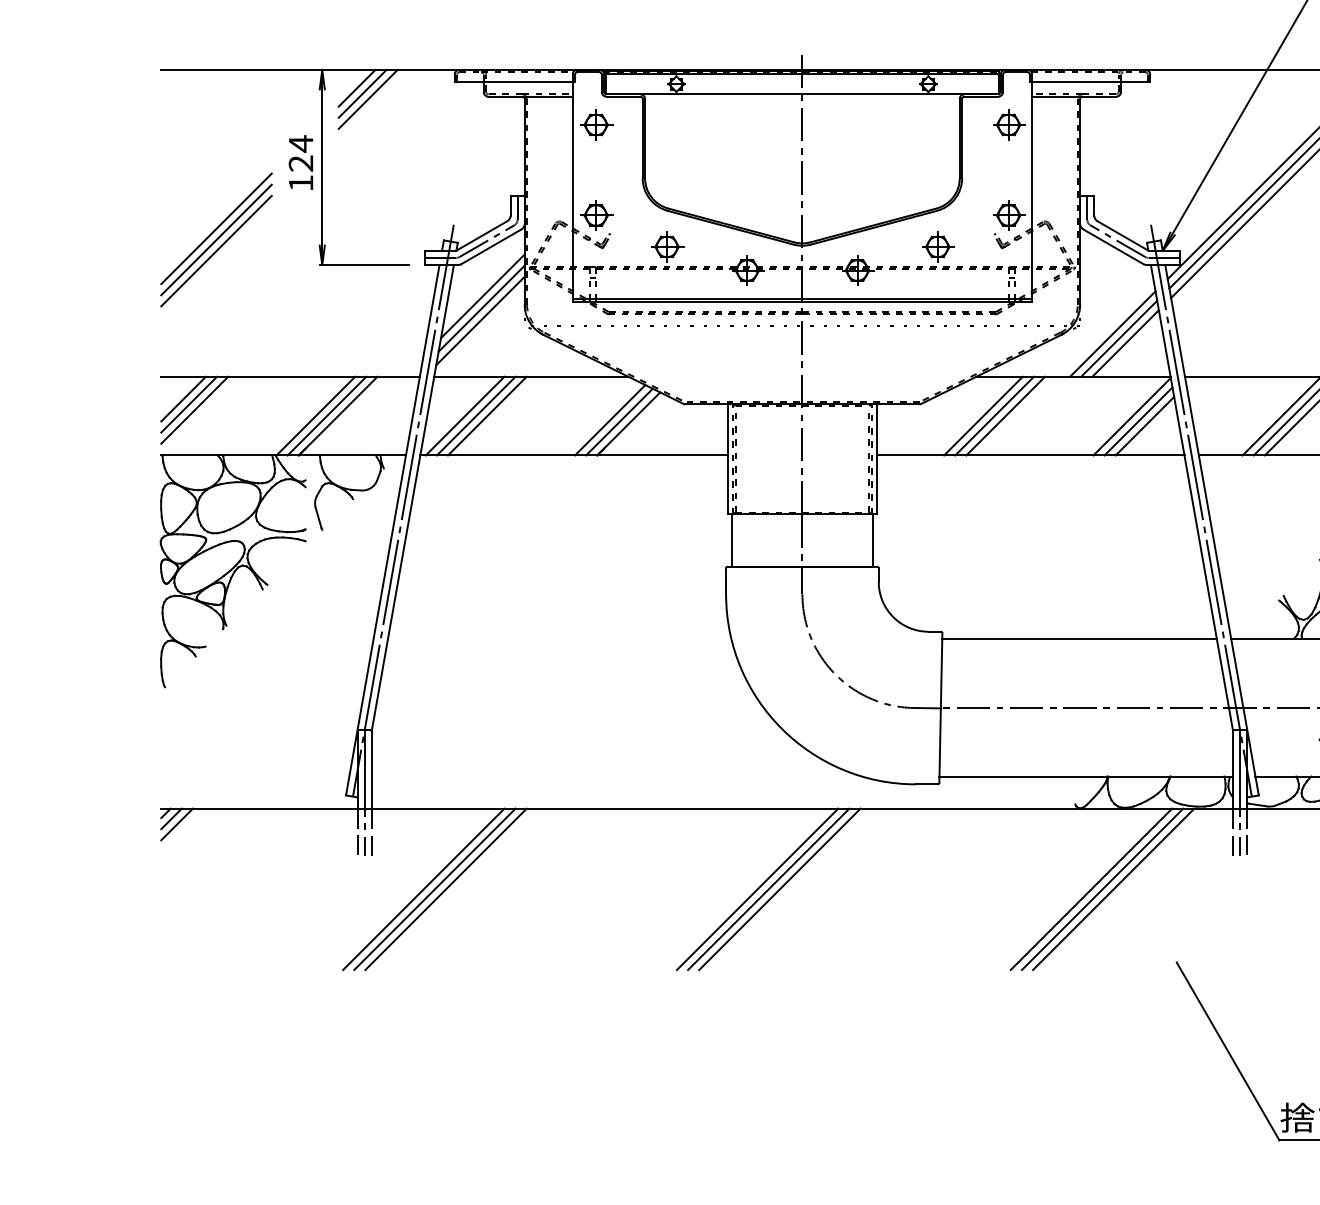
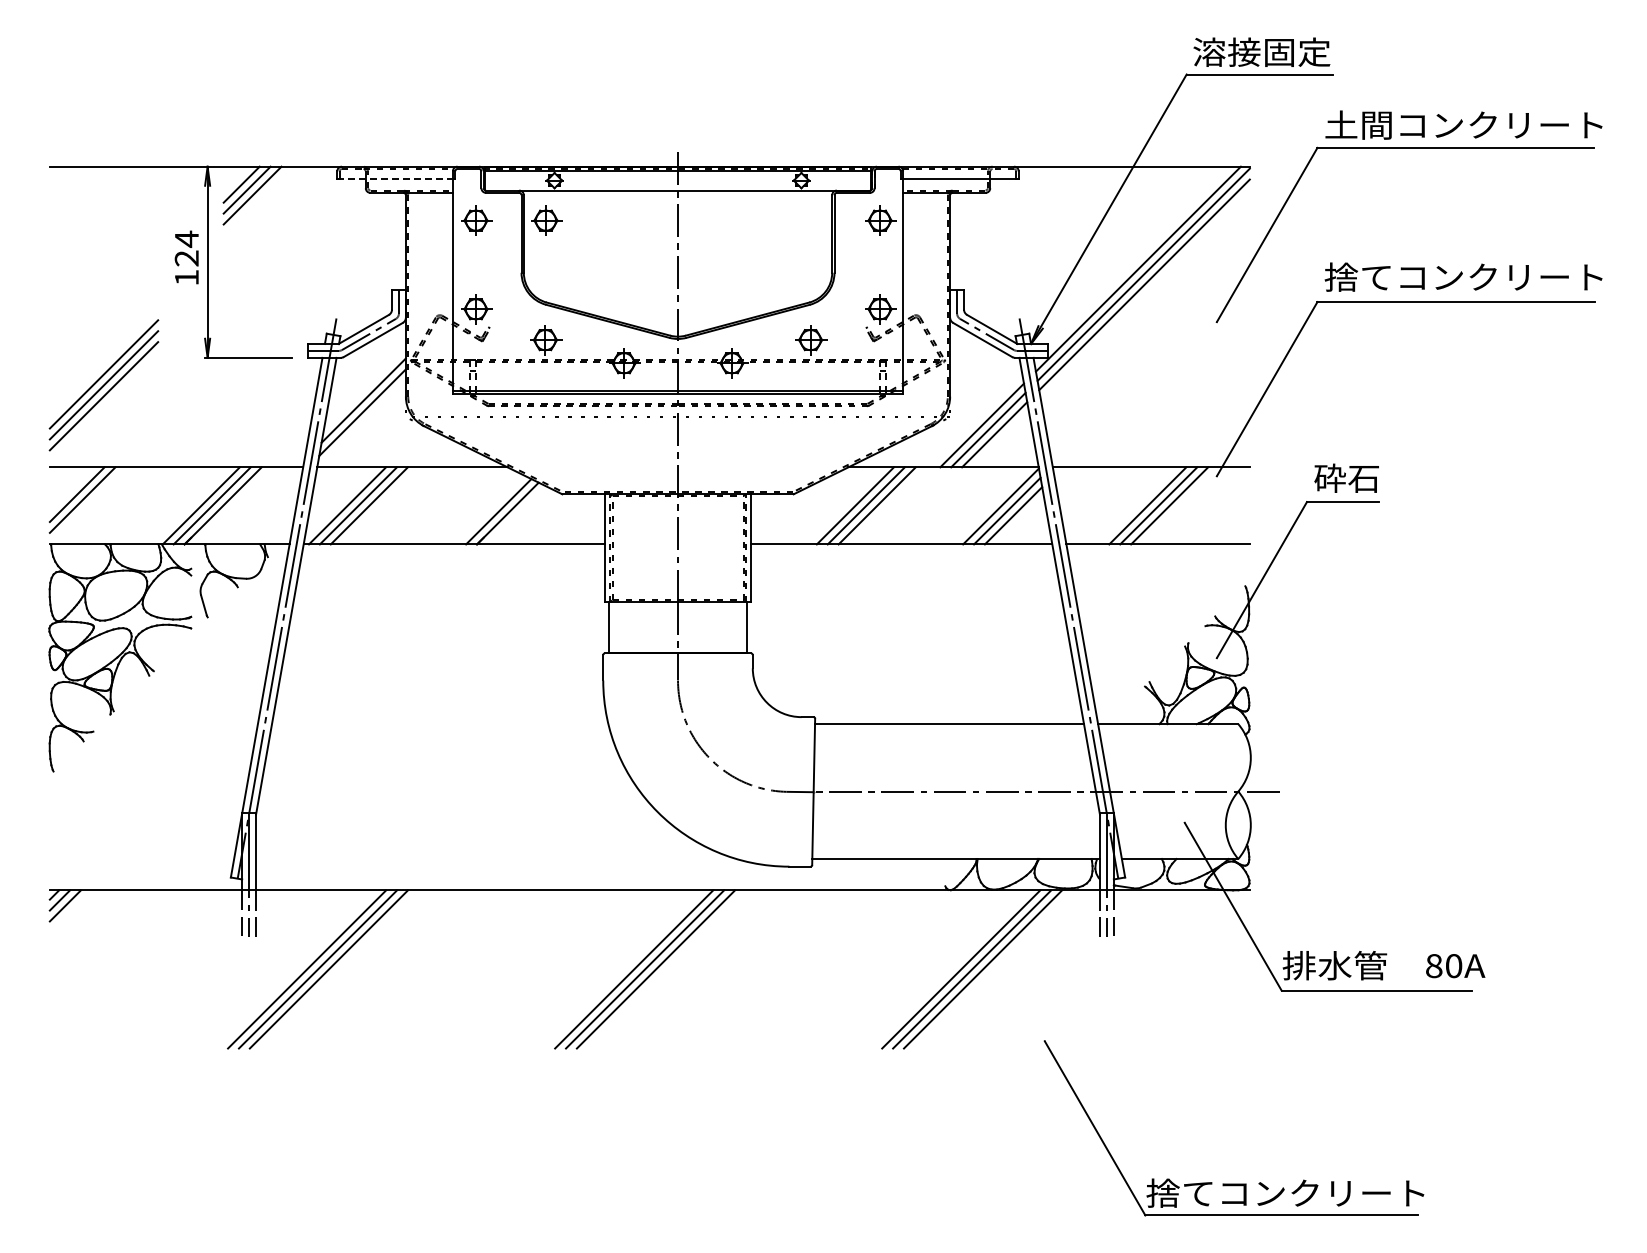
line: (514, 82) -> (395, 179), solid -> dashed
part: (668, 124) -> (546, 220), added
part: (216, 240) -> (103, 385), moved
line: (482, 296) -> (364, 388), removed
line: (183, 399) -> (71, 489), removed
line: (609, 419) -> (489, 509), removed

